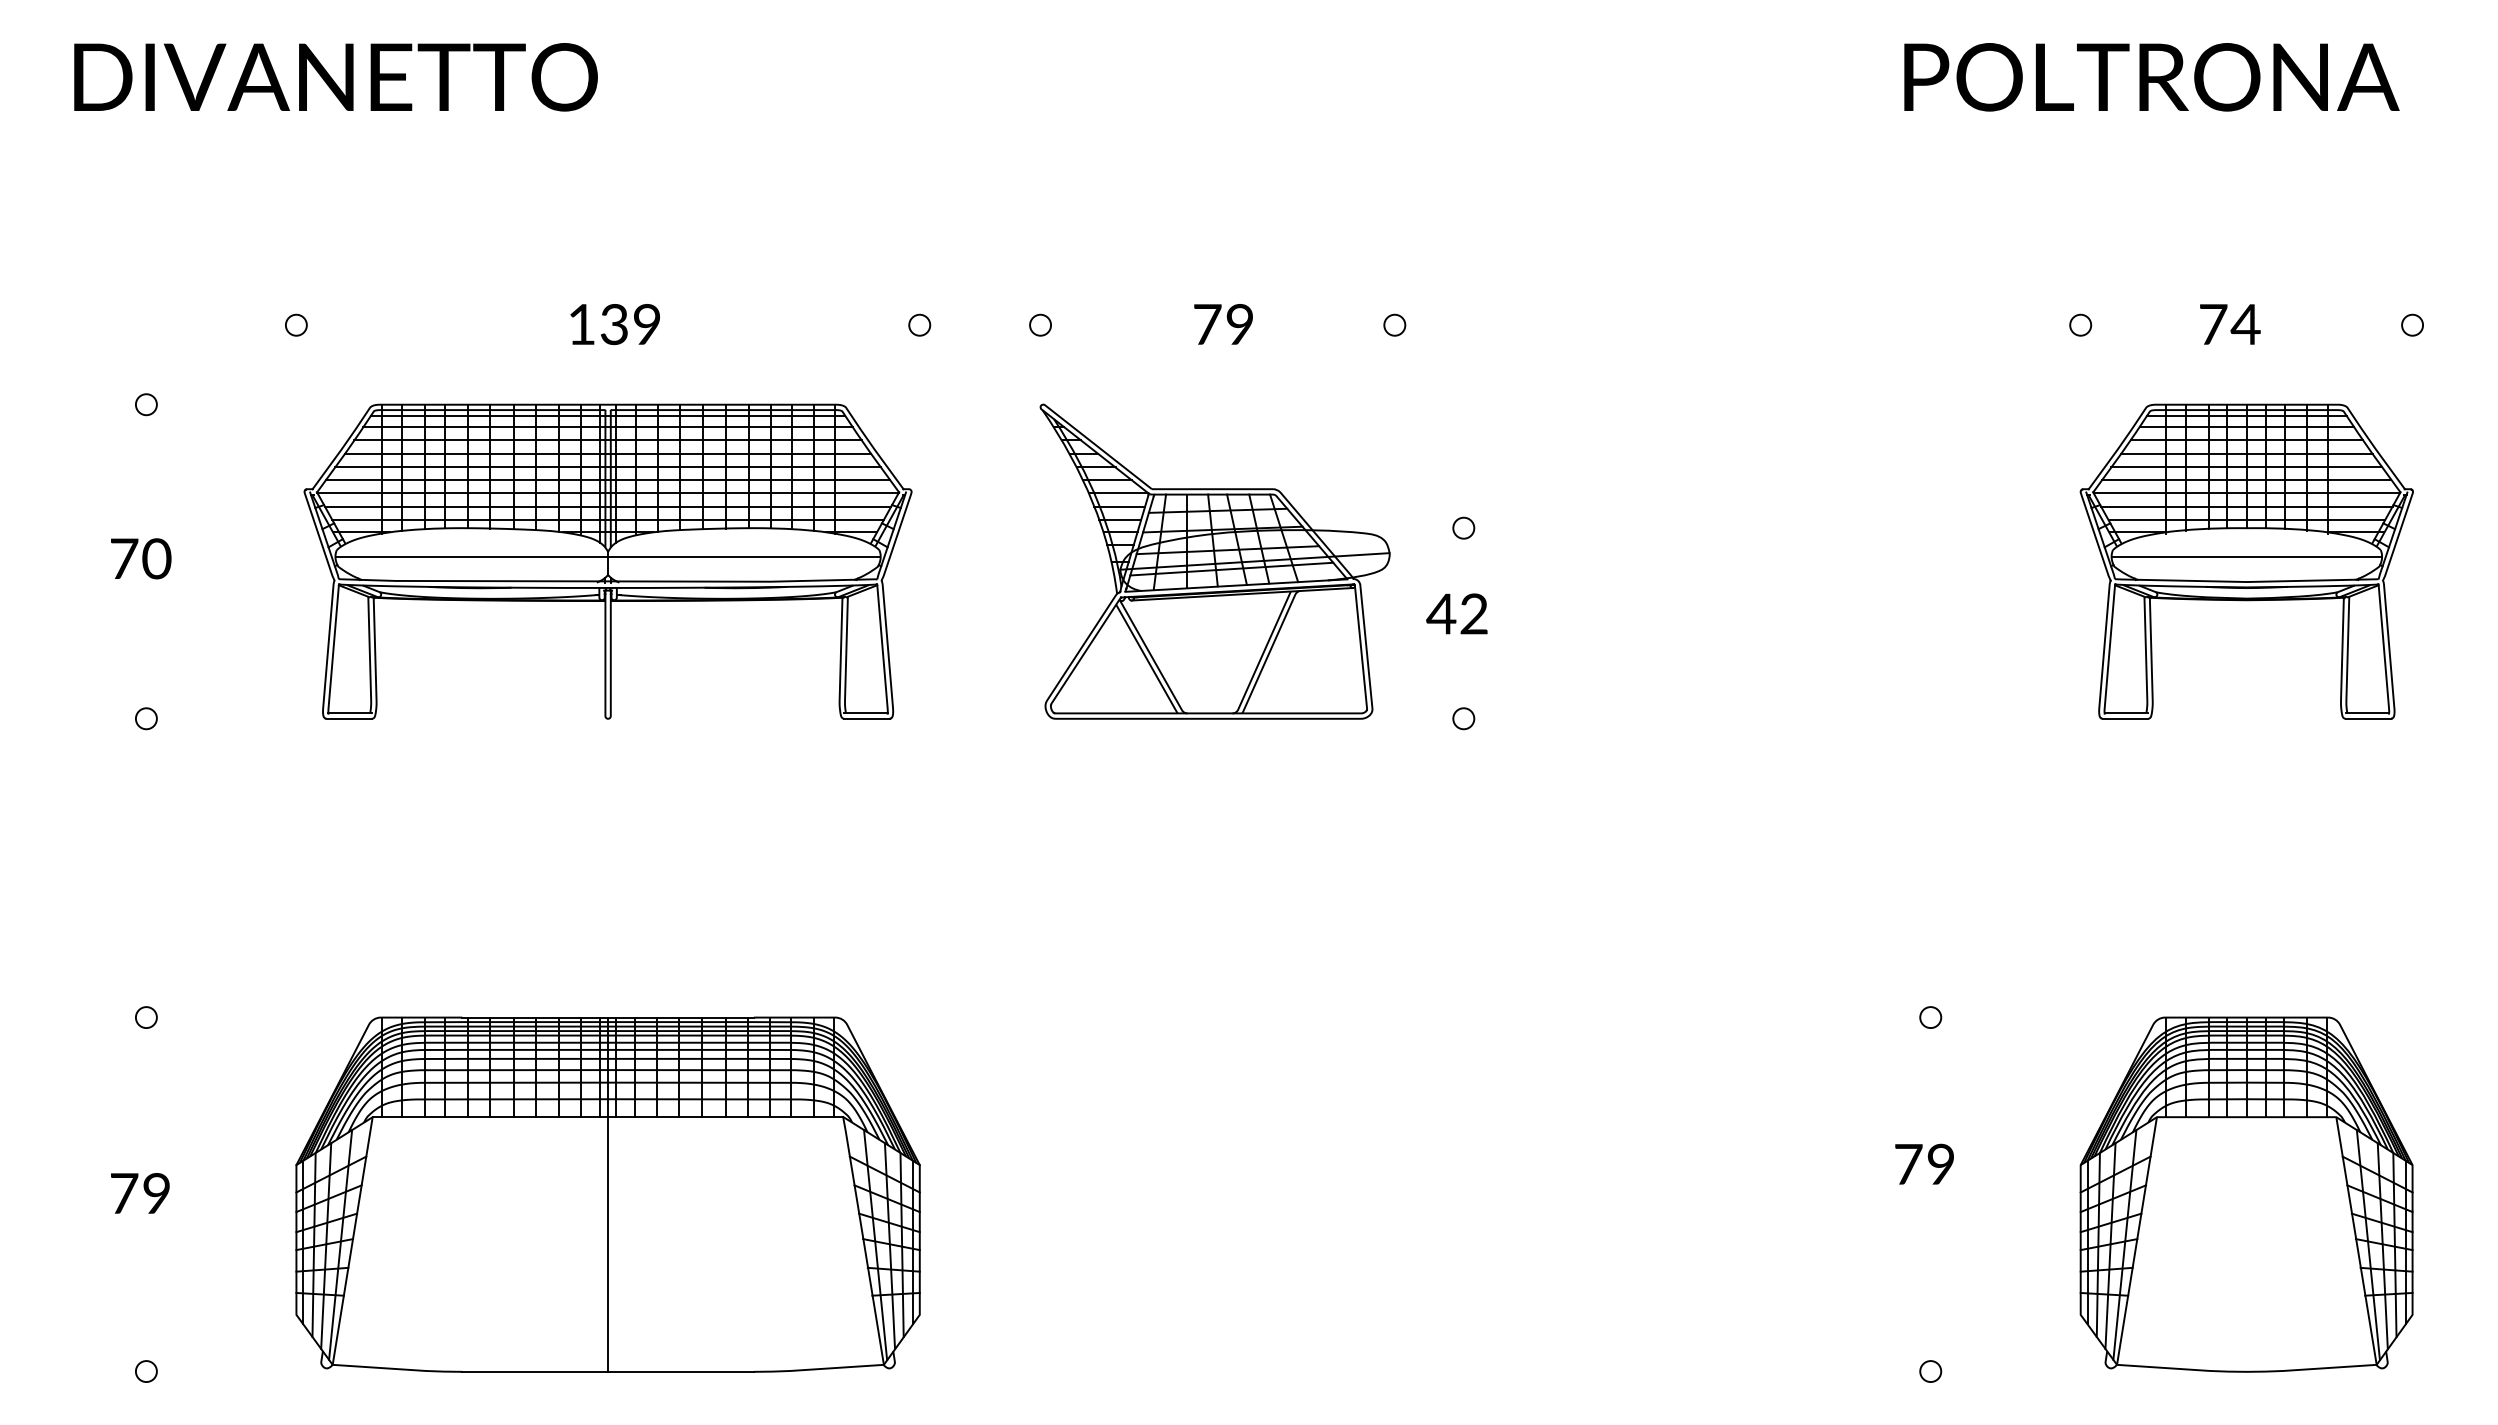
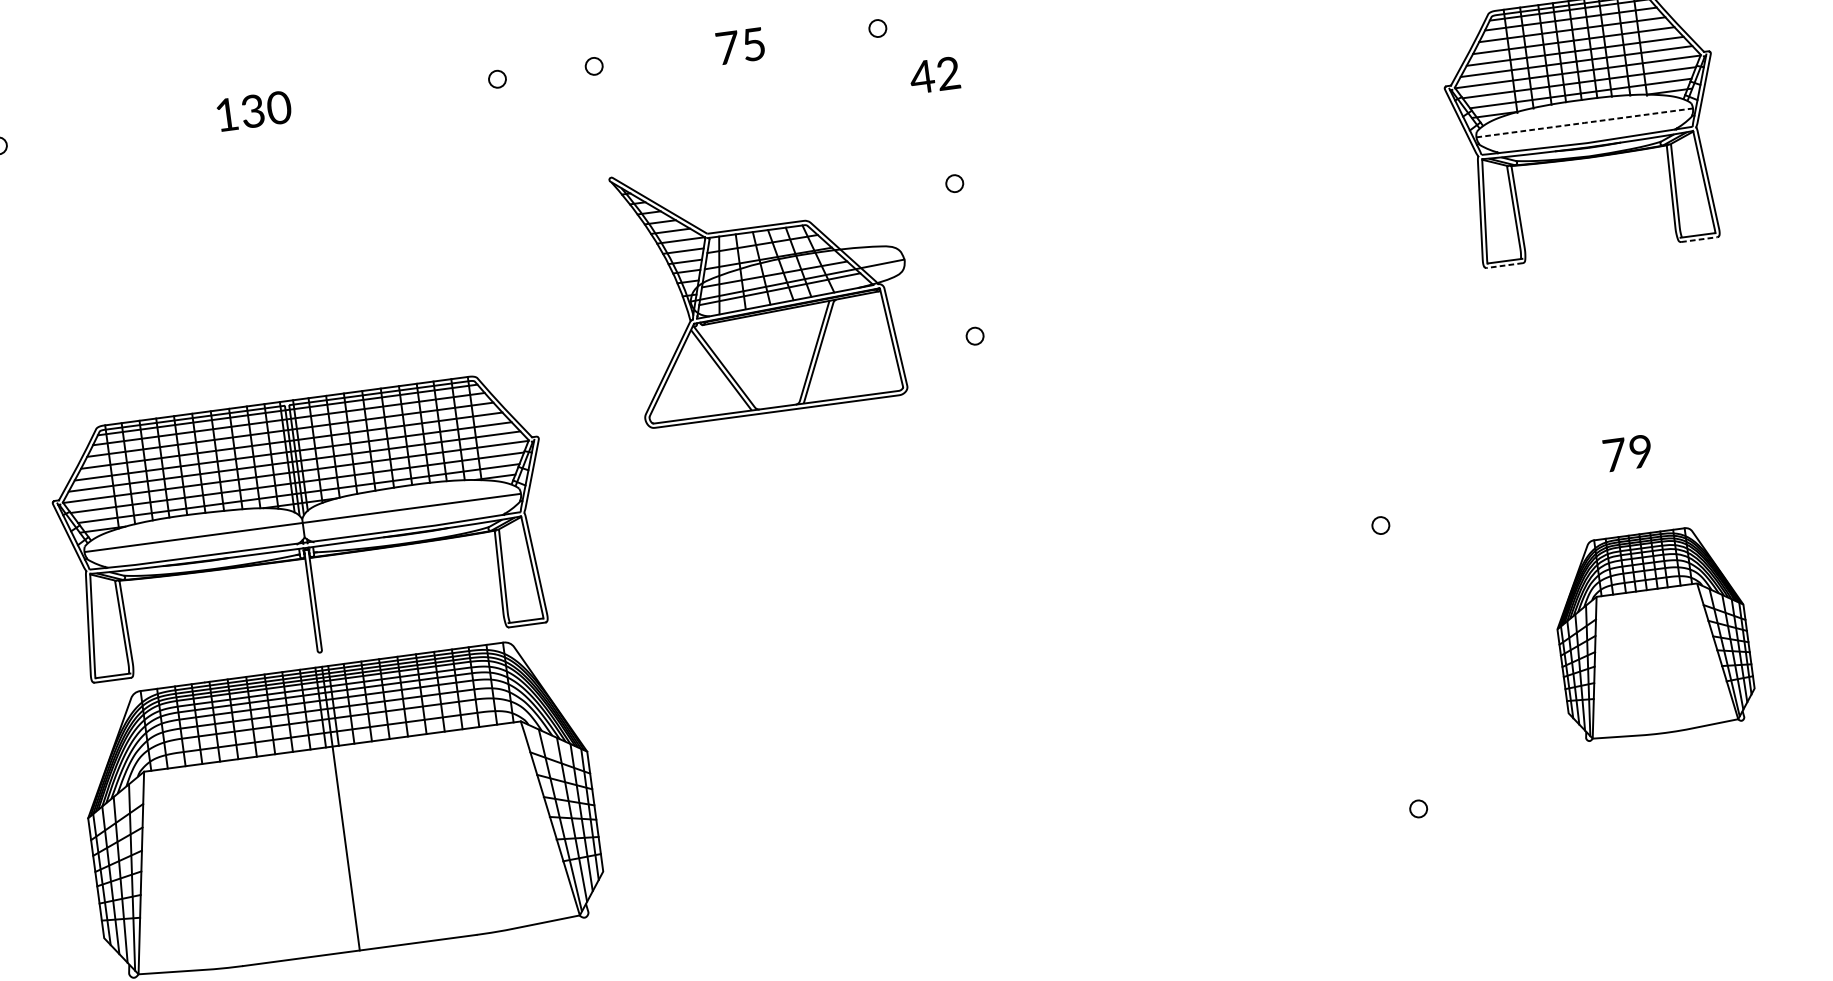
text: (1239, 324) -> (753, 44), 79 -> 75
text: (646, 325) -> (278, 108), 139 -> 130
line: (2246, 556) -> (1584, 122), solid -> dashed
part: (607, 561) -> (302, 526), moved
part: (1214, 561) -> (765, 284), moved
text: (1456, 613) -> (934, 74), moved
line: (2125, 718) -> (1504, 265), solid -> dashed
line: (2368, 718) -> (1699, 239), solid -> dashed
text: (1924, 1163) -> (1627, 452), moved
part: (2246, 1194) -> (1652, 633), size x0.7

